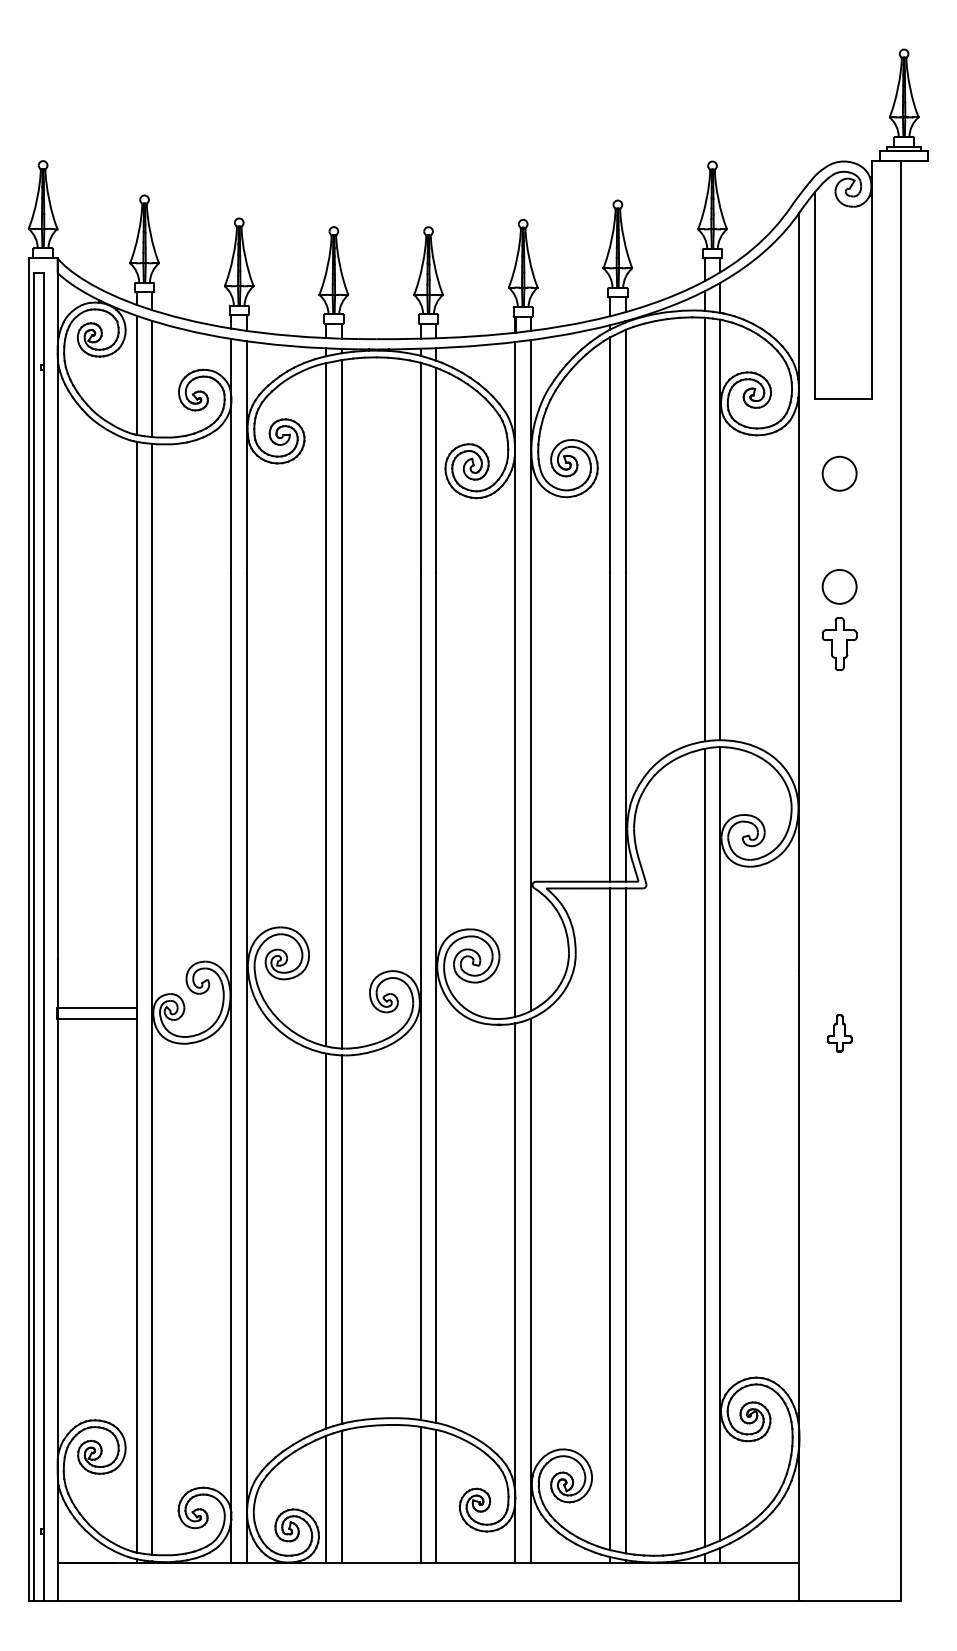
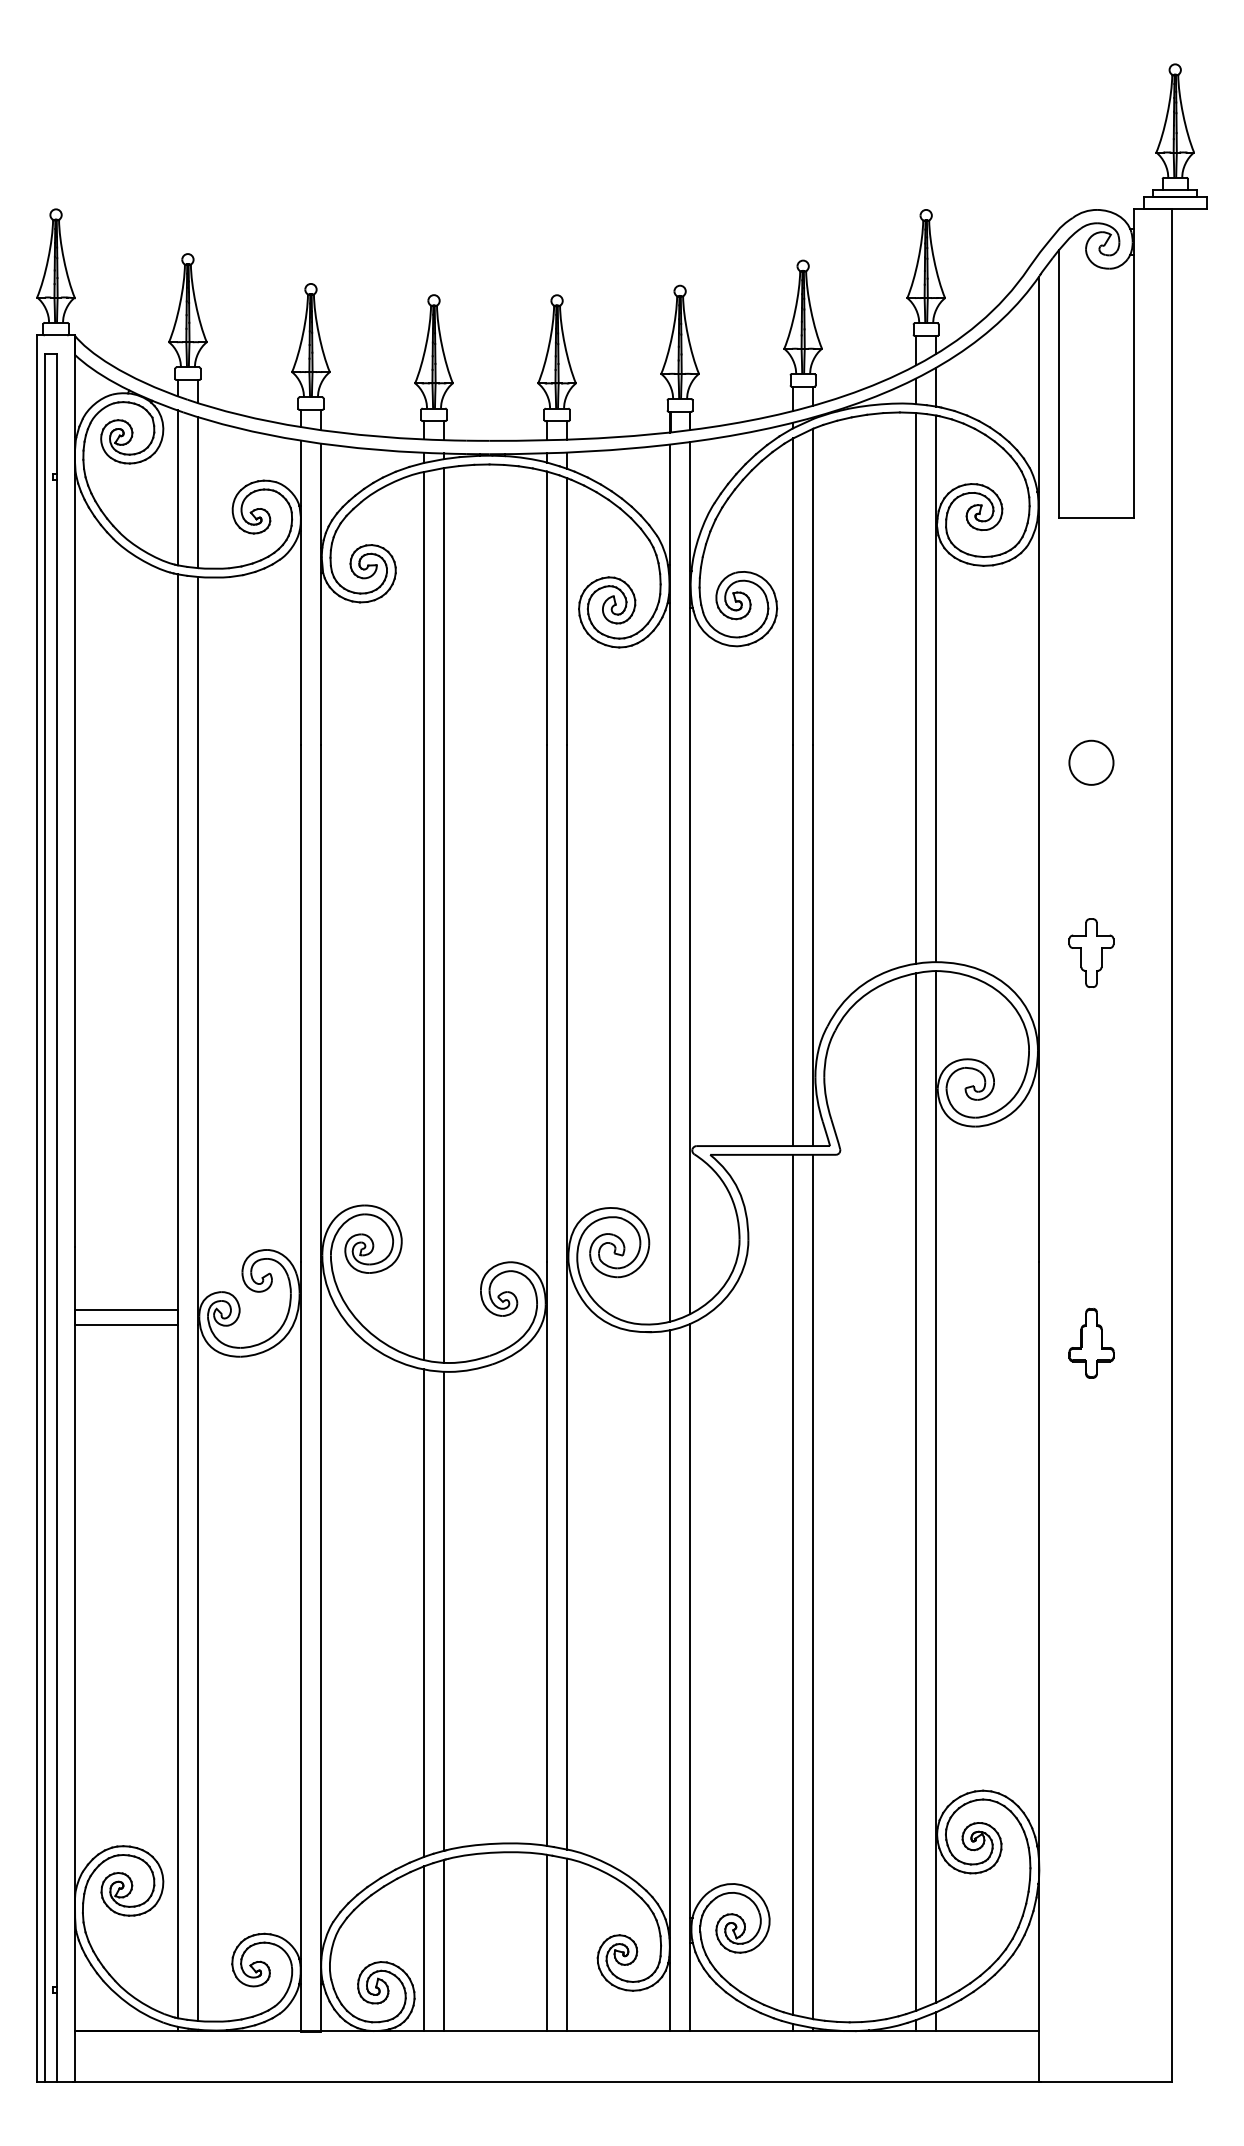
circle: (839, 473) -> (1091, 615), removed
part: (839, 643) -> (1091, 952), moved
part: (839, 1032) -> (1091, 1342), size x1.43

